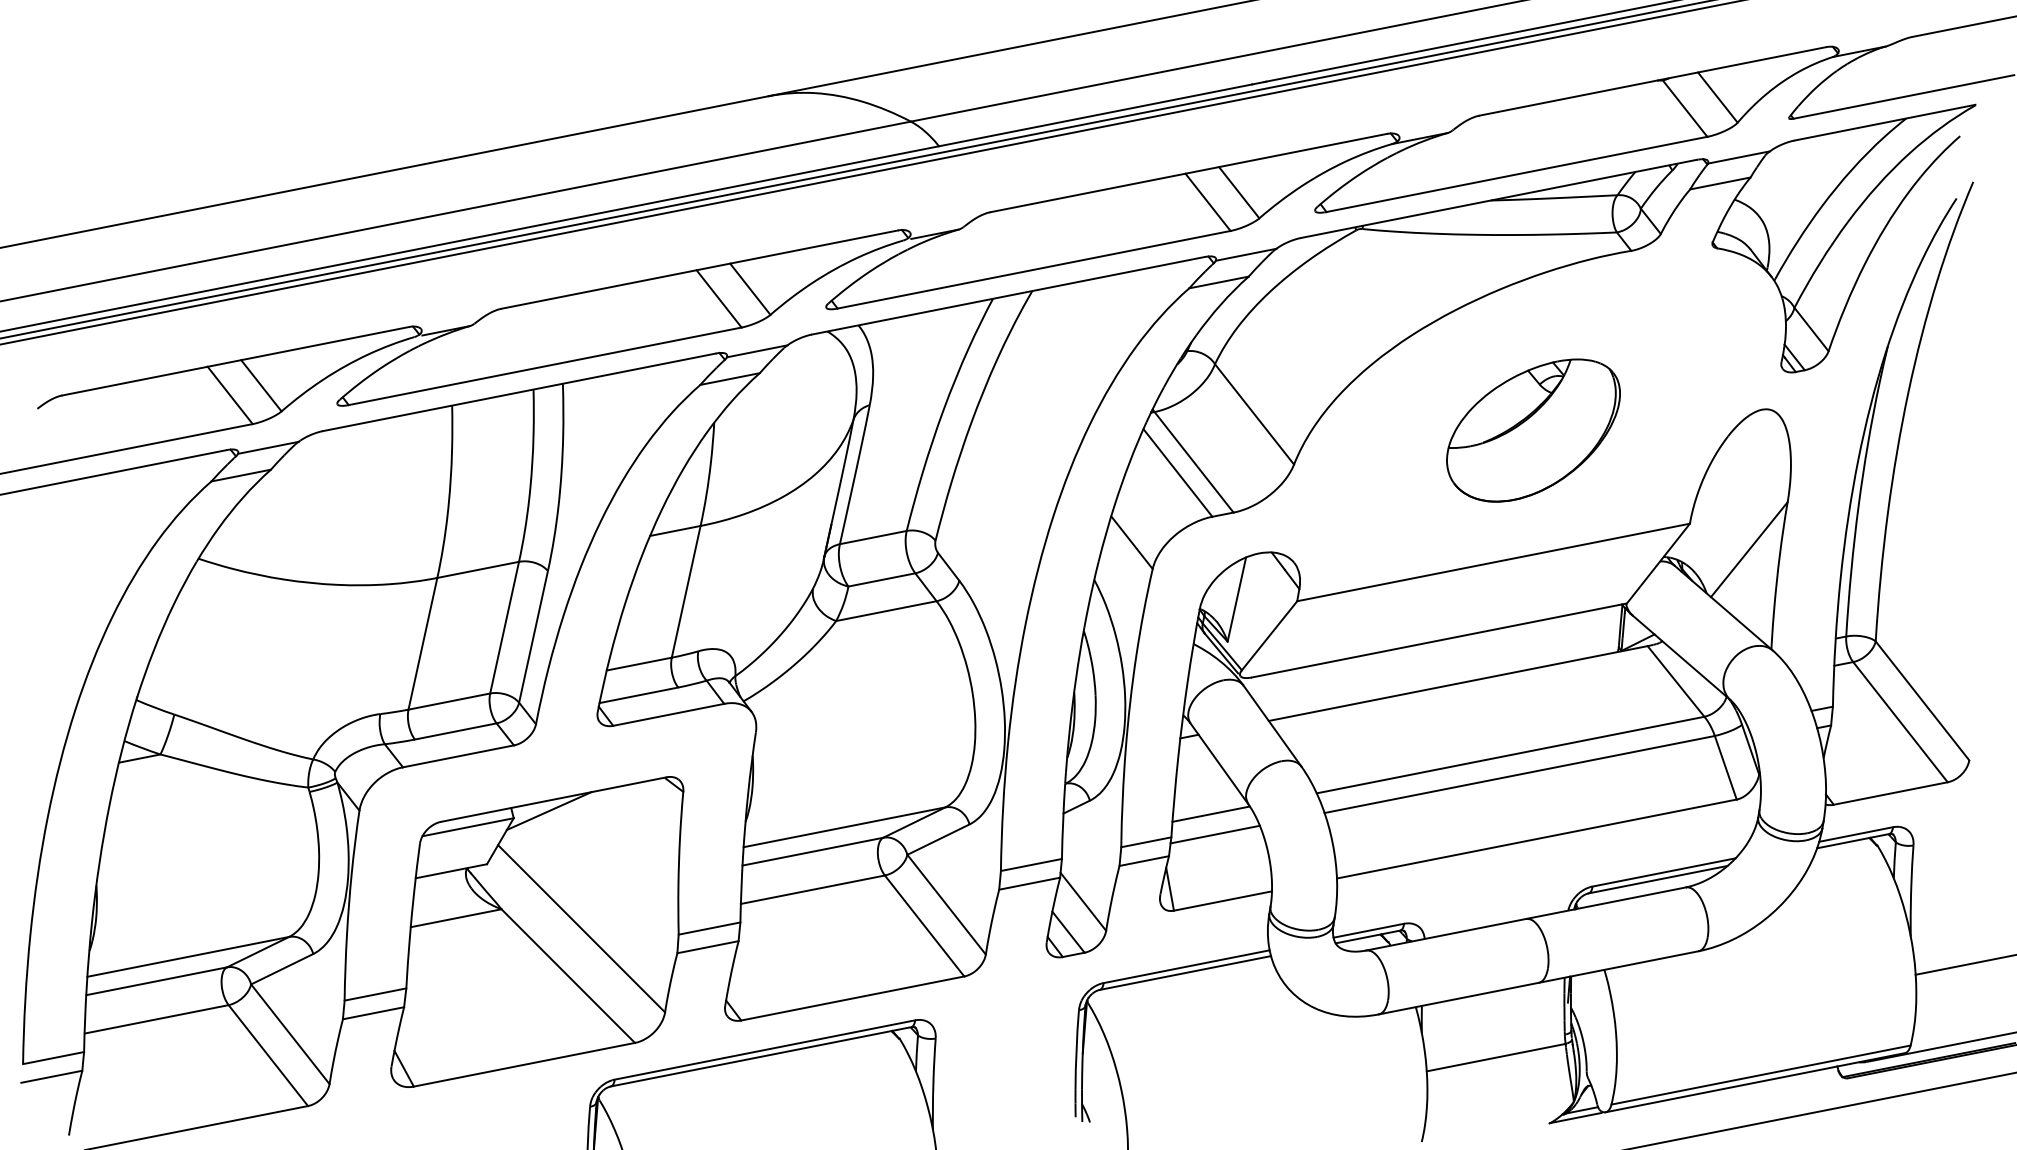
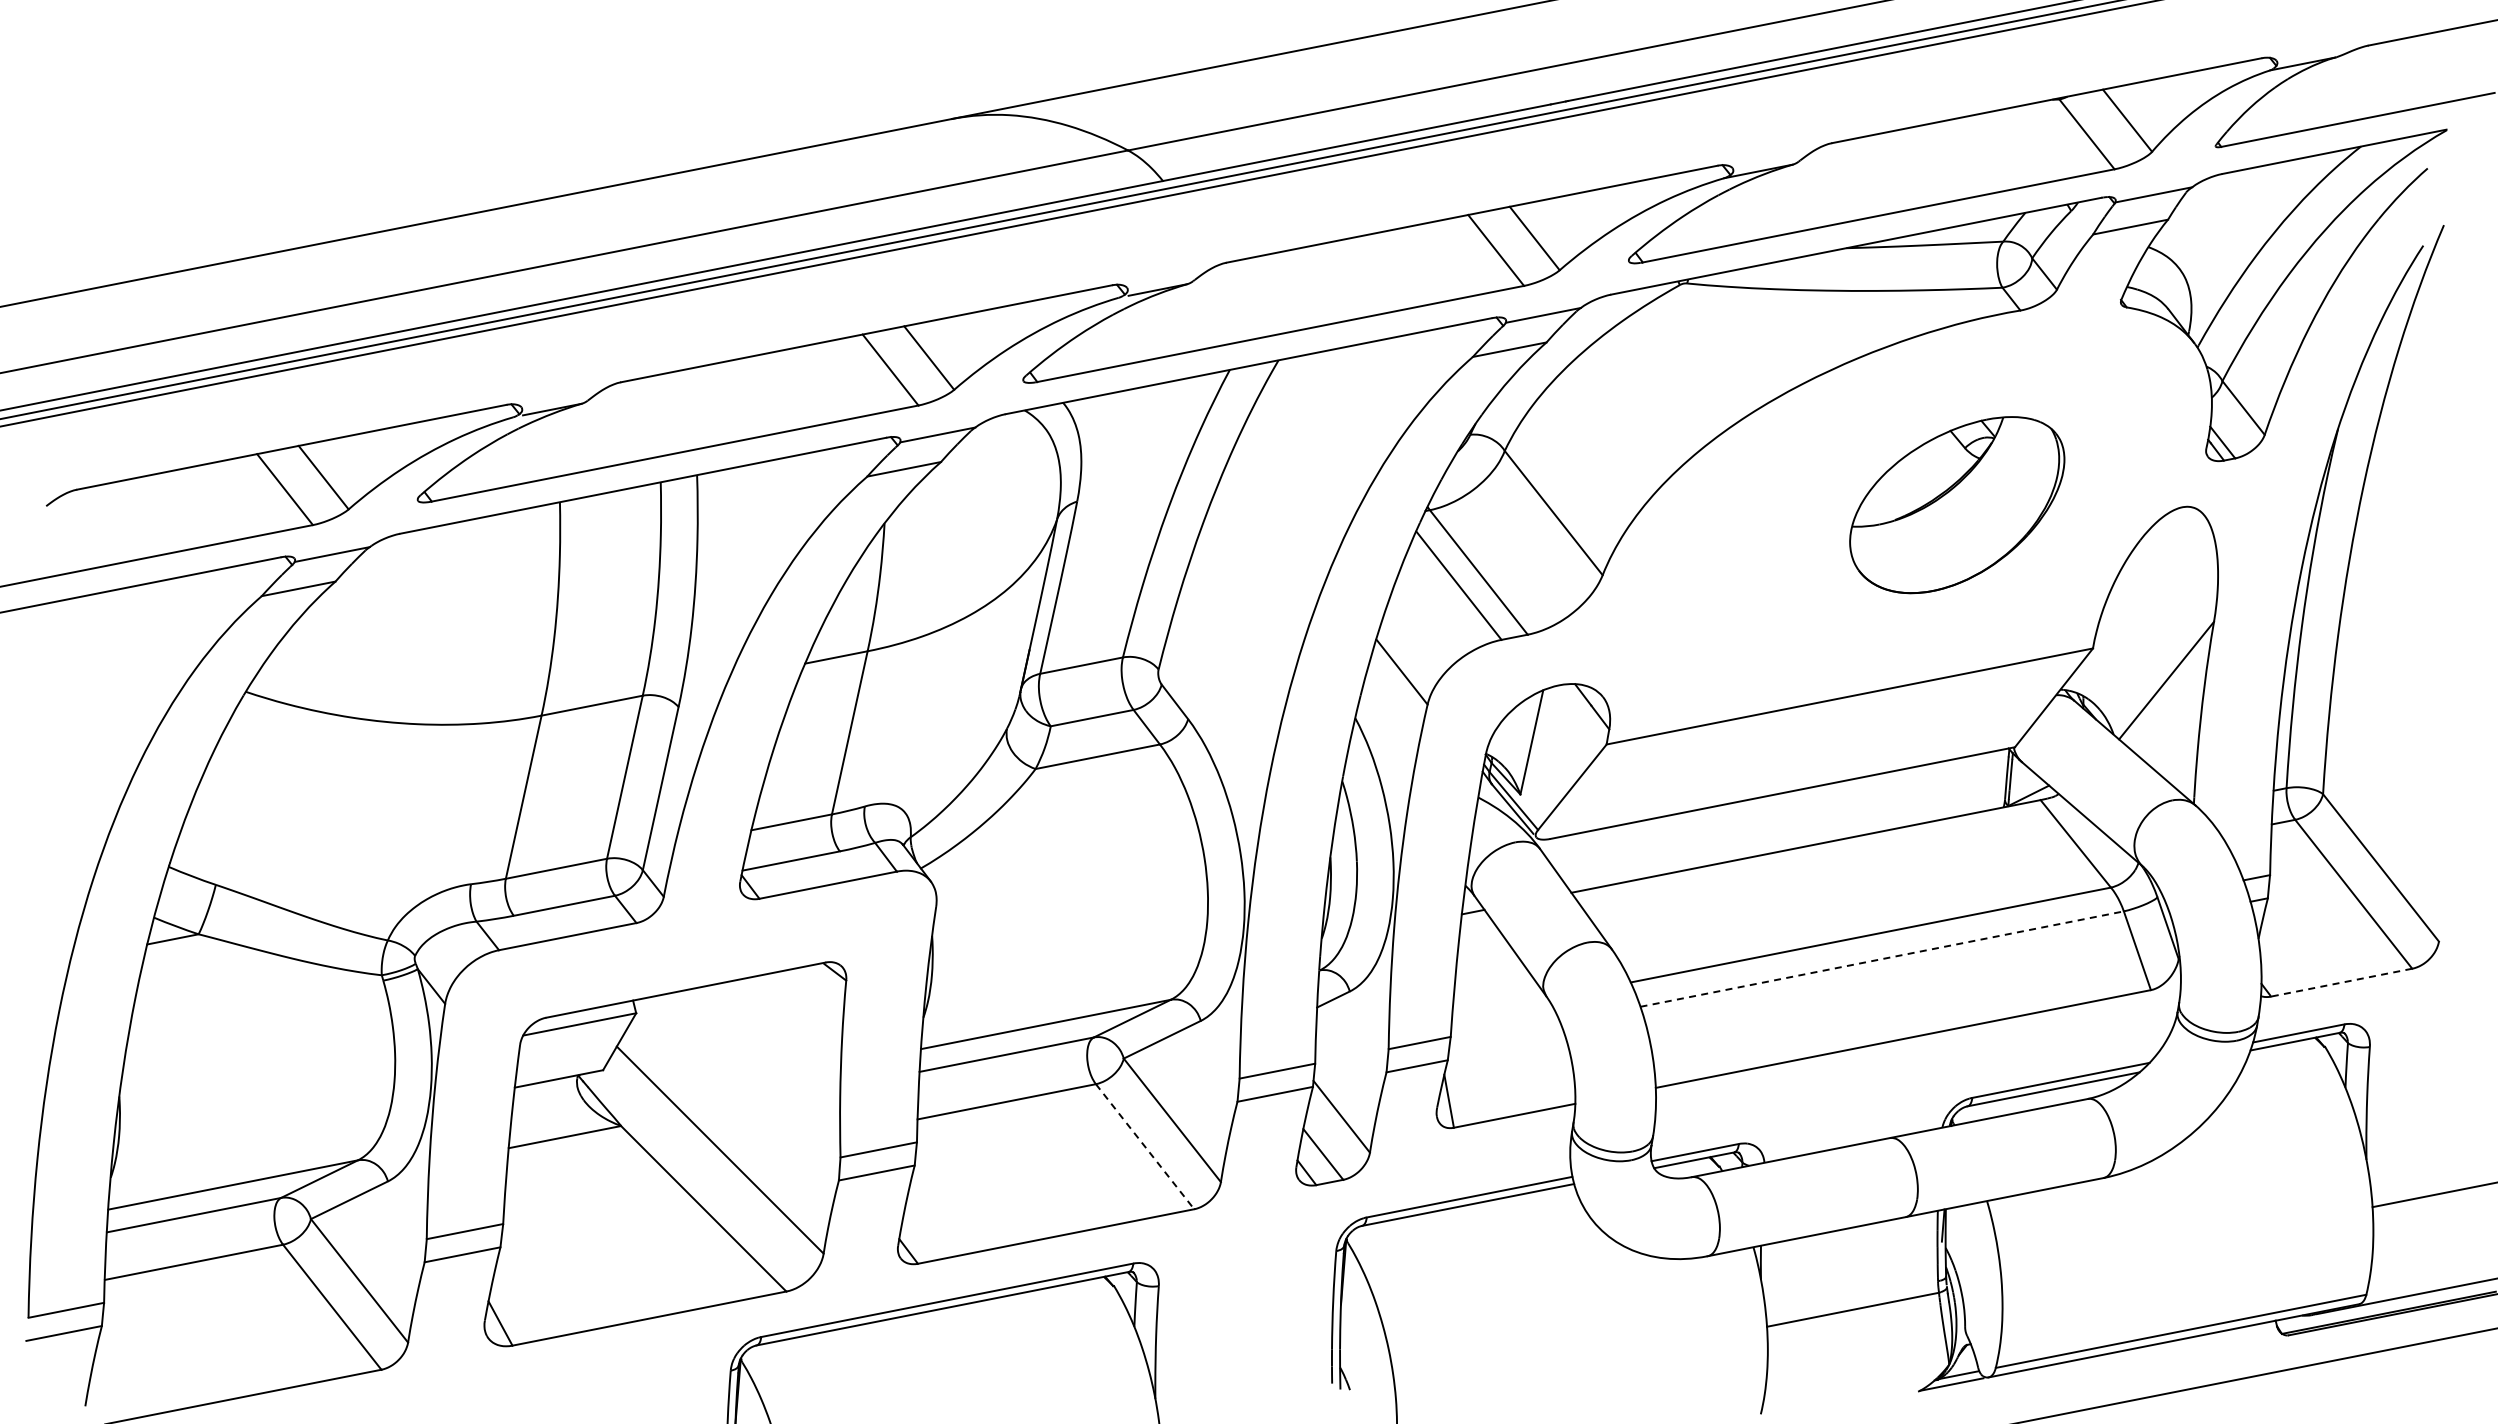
part: (1533, 430) -> (1957, 505), moved
line: (1519, 774) -> (1882, 959), solid -> dashed
line: (1890, 793) -> (2341, 982), solid -> dashed
line: (548, 810) -> (679, 1003), removed
line: (1210, 813) -> (1499, 1007), removed
line: (1214, 834) -> (1504, 1033), removed
line: (924, 925) -> (1145, 1146), solid -> dashed

